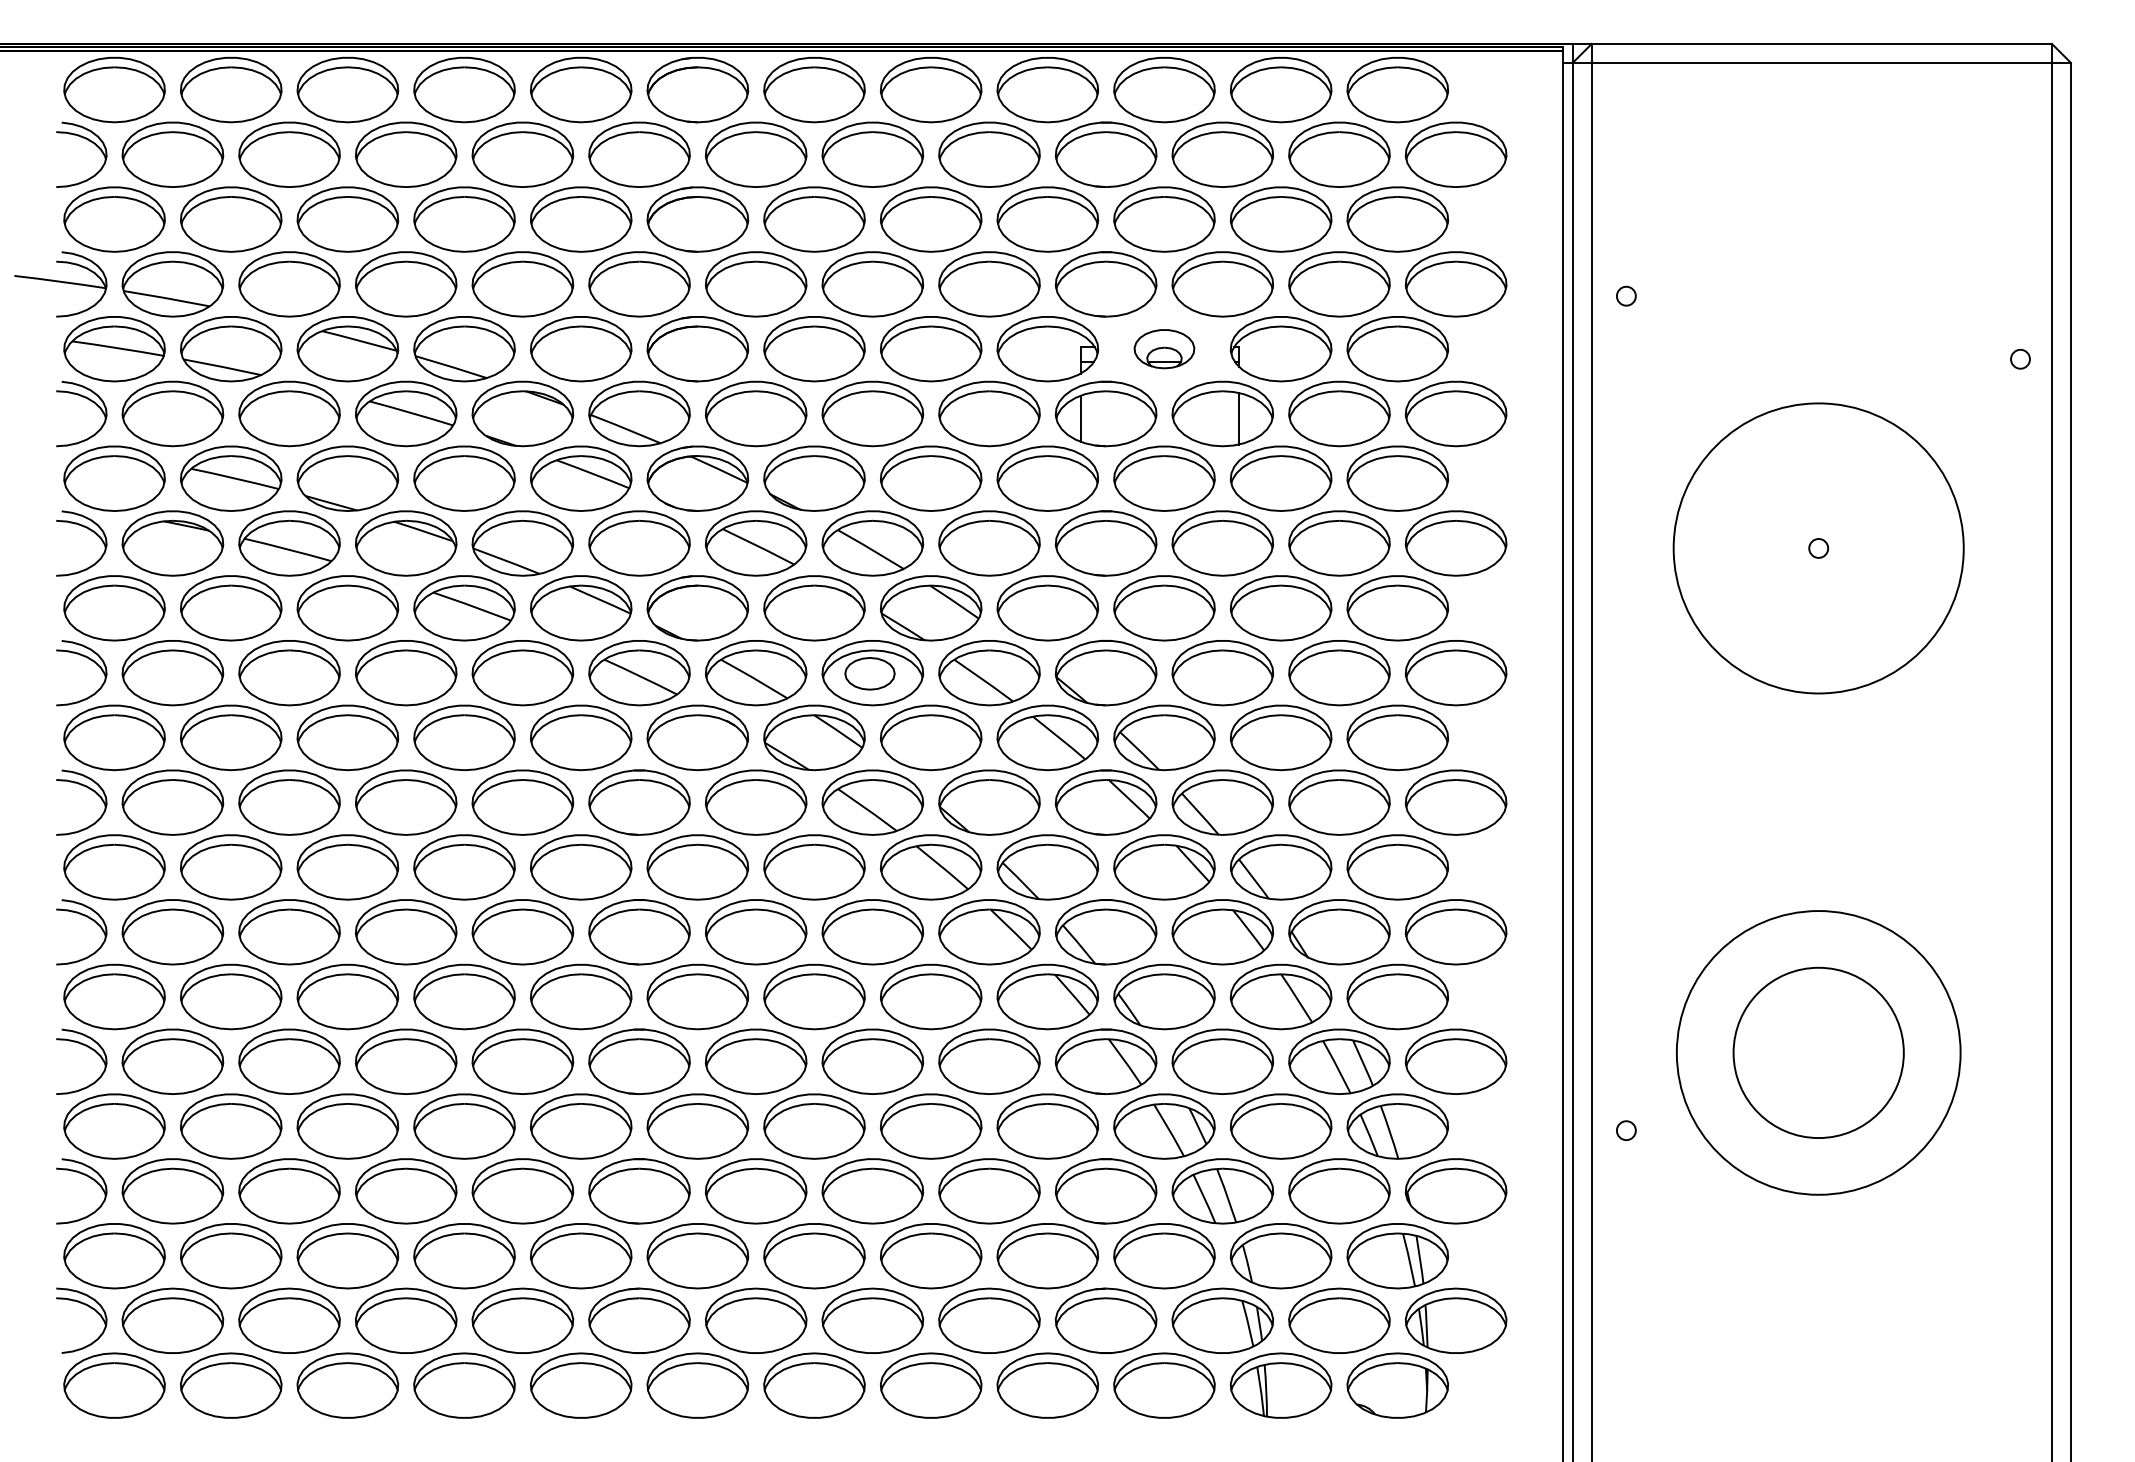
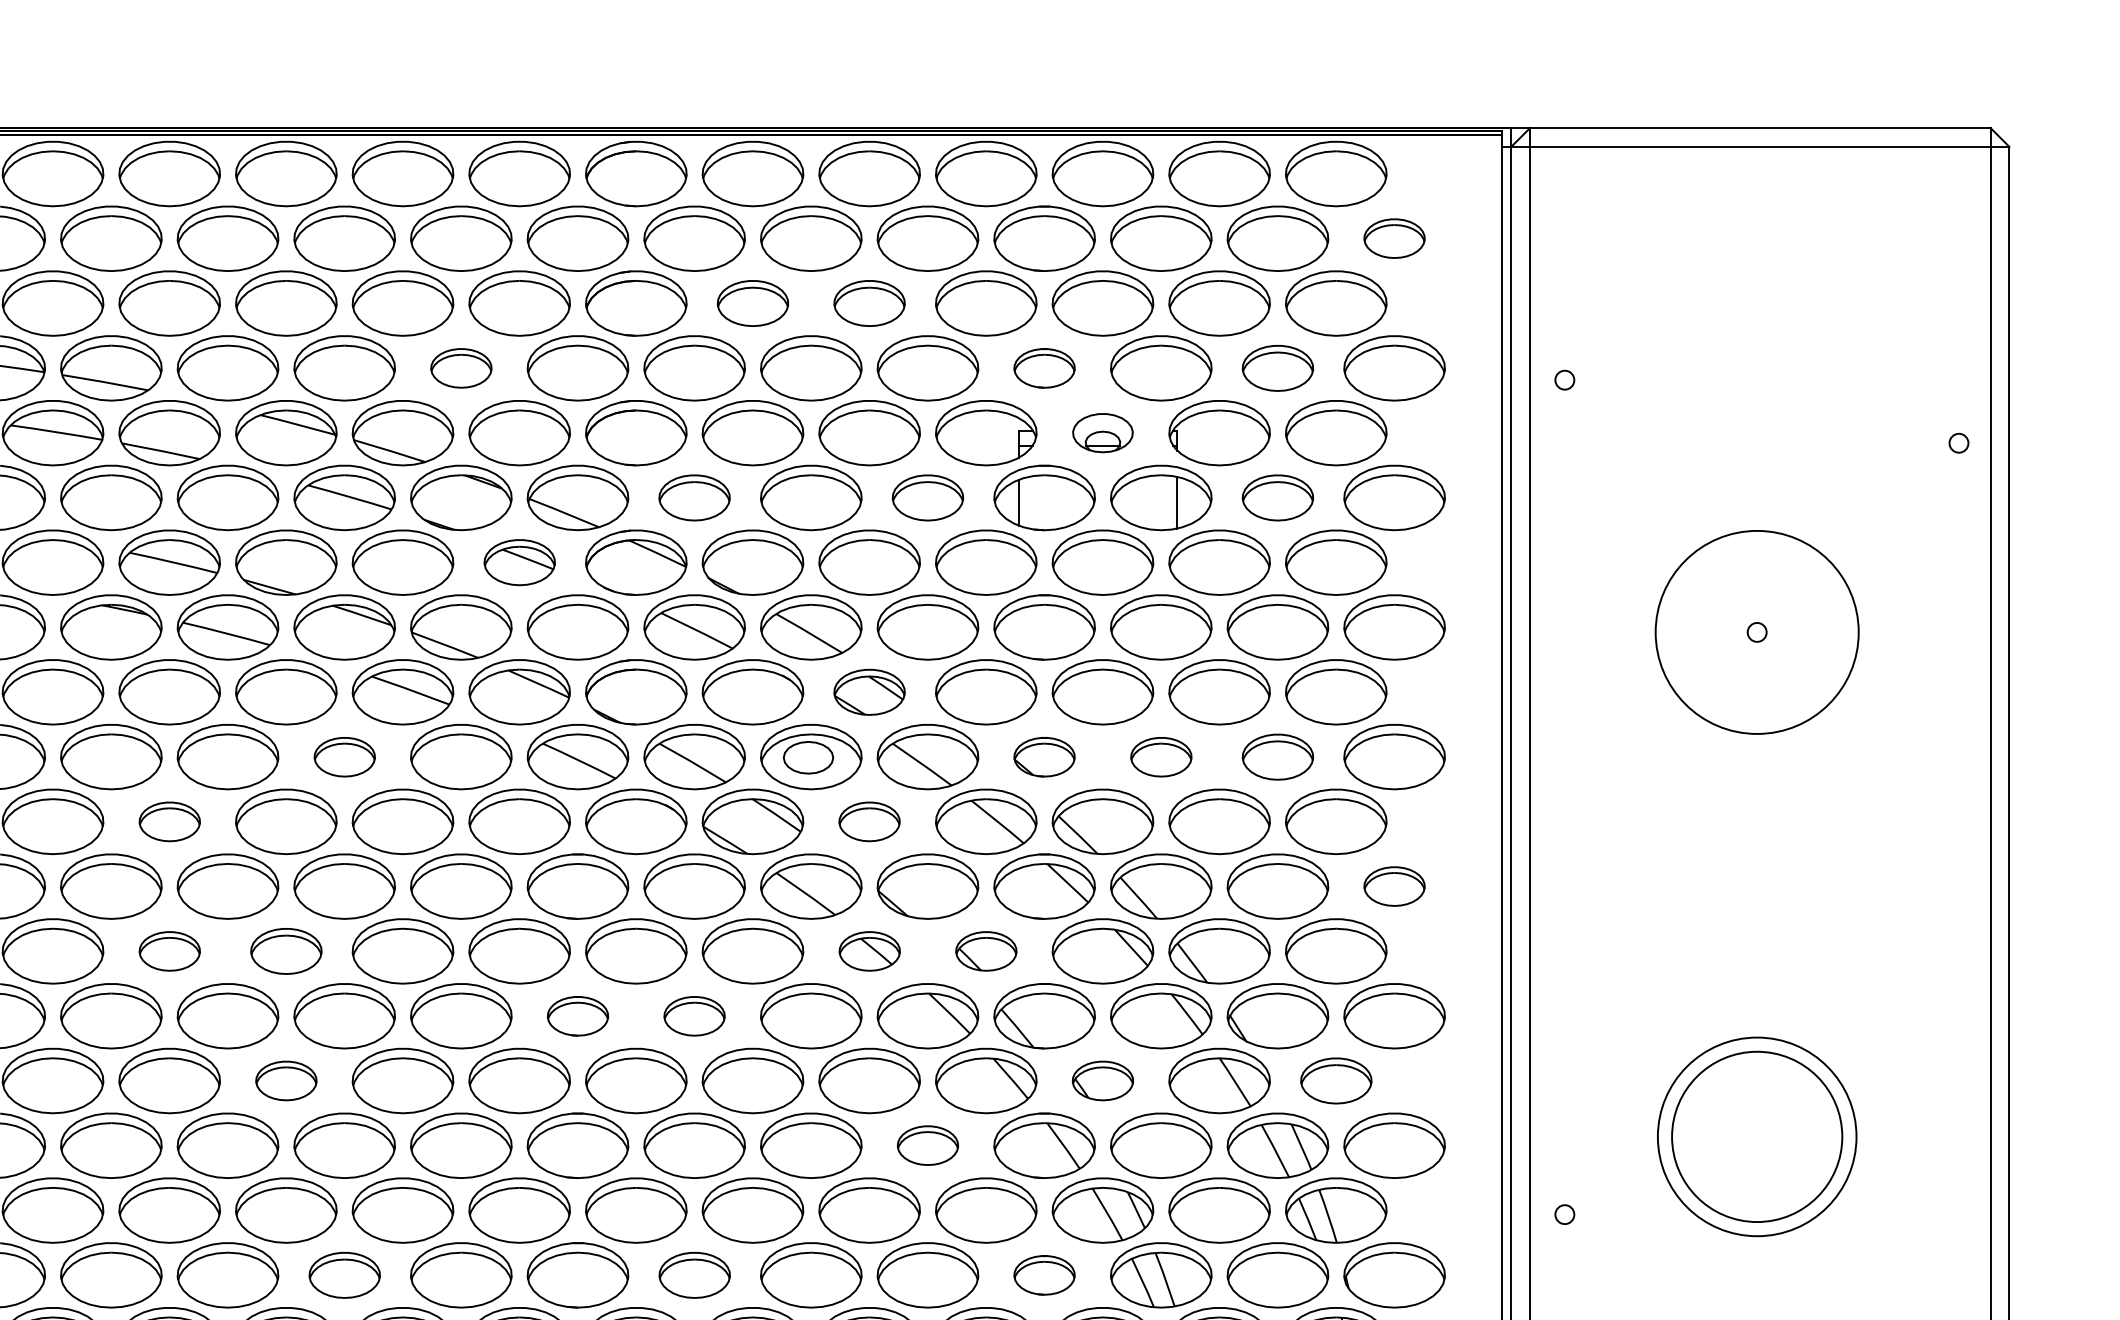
part: (1455, 154) -> (1393, 238), size x0.6
part: (814, 219) -> (752, 303), size x0.7
part: (930, 219) -> (868, 303), size x0.7
part: (522, 284) -> (460, 368), size x0.6
part: (1105, 284) -> (1043, 368), size x0.6
part: (1339, 284) -> (1277, 368), size x0.7
part: (755, 413) -> (693, 497), size x0.7
part: (989, 413) -> (927, 497), size x0.7
part: (1339, 413) -> (1277, 497), size x0.7
part: (581, 478) -> (519, 562), size x0.7
circle: (1818, 548) -> (1756, 632), size x0.7
part: (930, 608) -> (868, 692), size x0.7
part: (406, 673) -> (344, 757), size x0.6
part: (1105, 673) -> (1043, 757), size x0.6
part: (1222, 673) -> (1160, 757), size x0.6
part: (1339, 673) -> (1277, 757), size x0.7
part: (231, 737) -> (169, 821), size x0.6
part: (930, 737) -> (868, 821), size x0.6
part: (1455, 802) -> (1393, 886), size x0.6
part: (231, 867) -> (169, 951), size x0.6
part: (347, 867) -> (285, 951), size x0.7
part: (931, 867) -> (869, 951), size x0.6
part: (1047, 867) -> (985, 951), size x0.6
part: (639, 932) -> (577, 1016), size x0.6
part: (755, 932) -> (693, 1016), size x0.6
part: (347, 996) -> (285, 1080), size x0.6
part: (1164, 996) -> (1102, 1080), size x0.6
part: (1397, 996) -> (1335, 1080), size x0.7
circle: (1818, 1052) -> (1756, 1136), size x0.7
part: (989, 1061) -> (927, 1145), size x0.6
part: (406, 1191) -> (344, 1275), size x0.7
part: (756, 1191) -> (694, 1275), size x0.7
part: (1105, 1191) -> (1043, 1275), size x0.6

